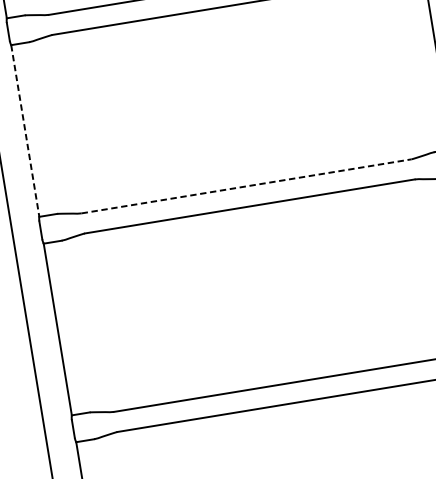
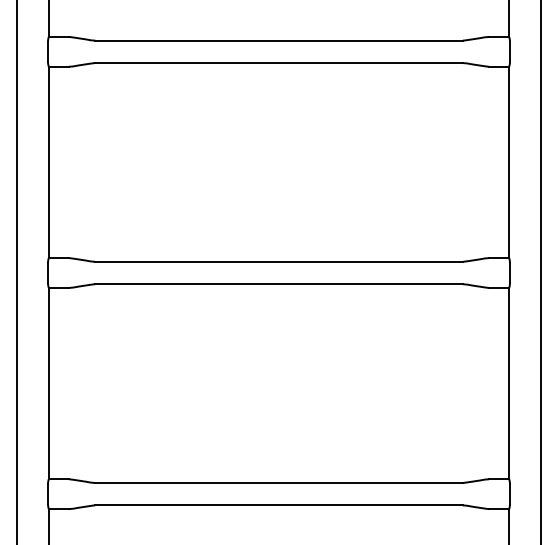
line: (25, 131) -> (48, 162), dashed -> solid
line: (246, 186) -> (279, 261), dashed -> solid

